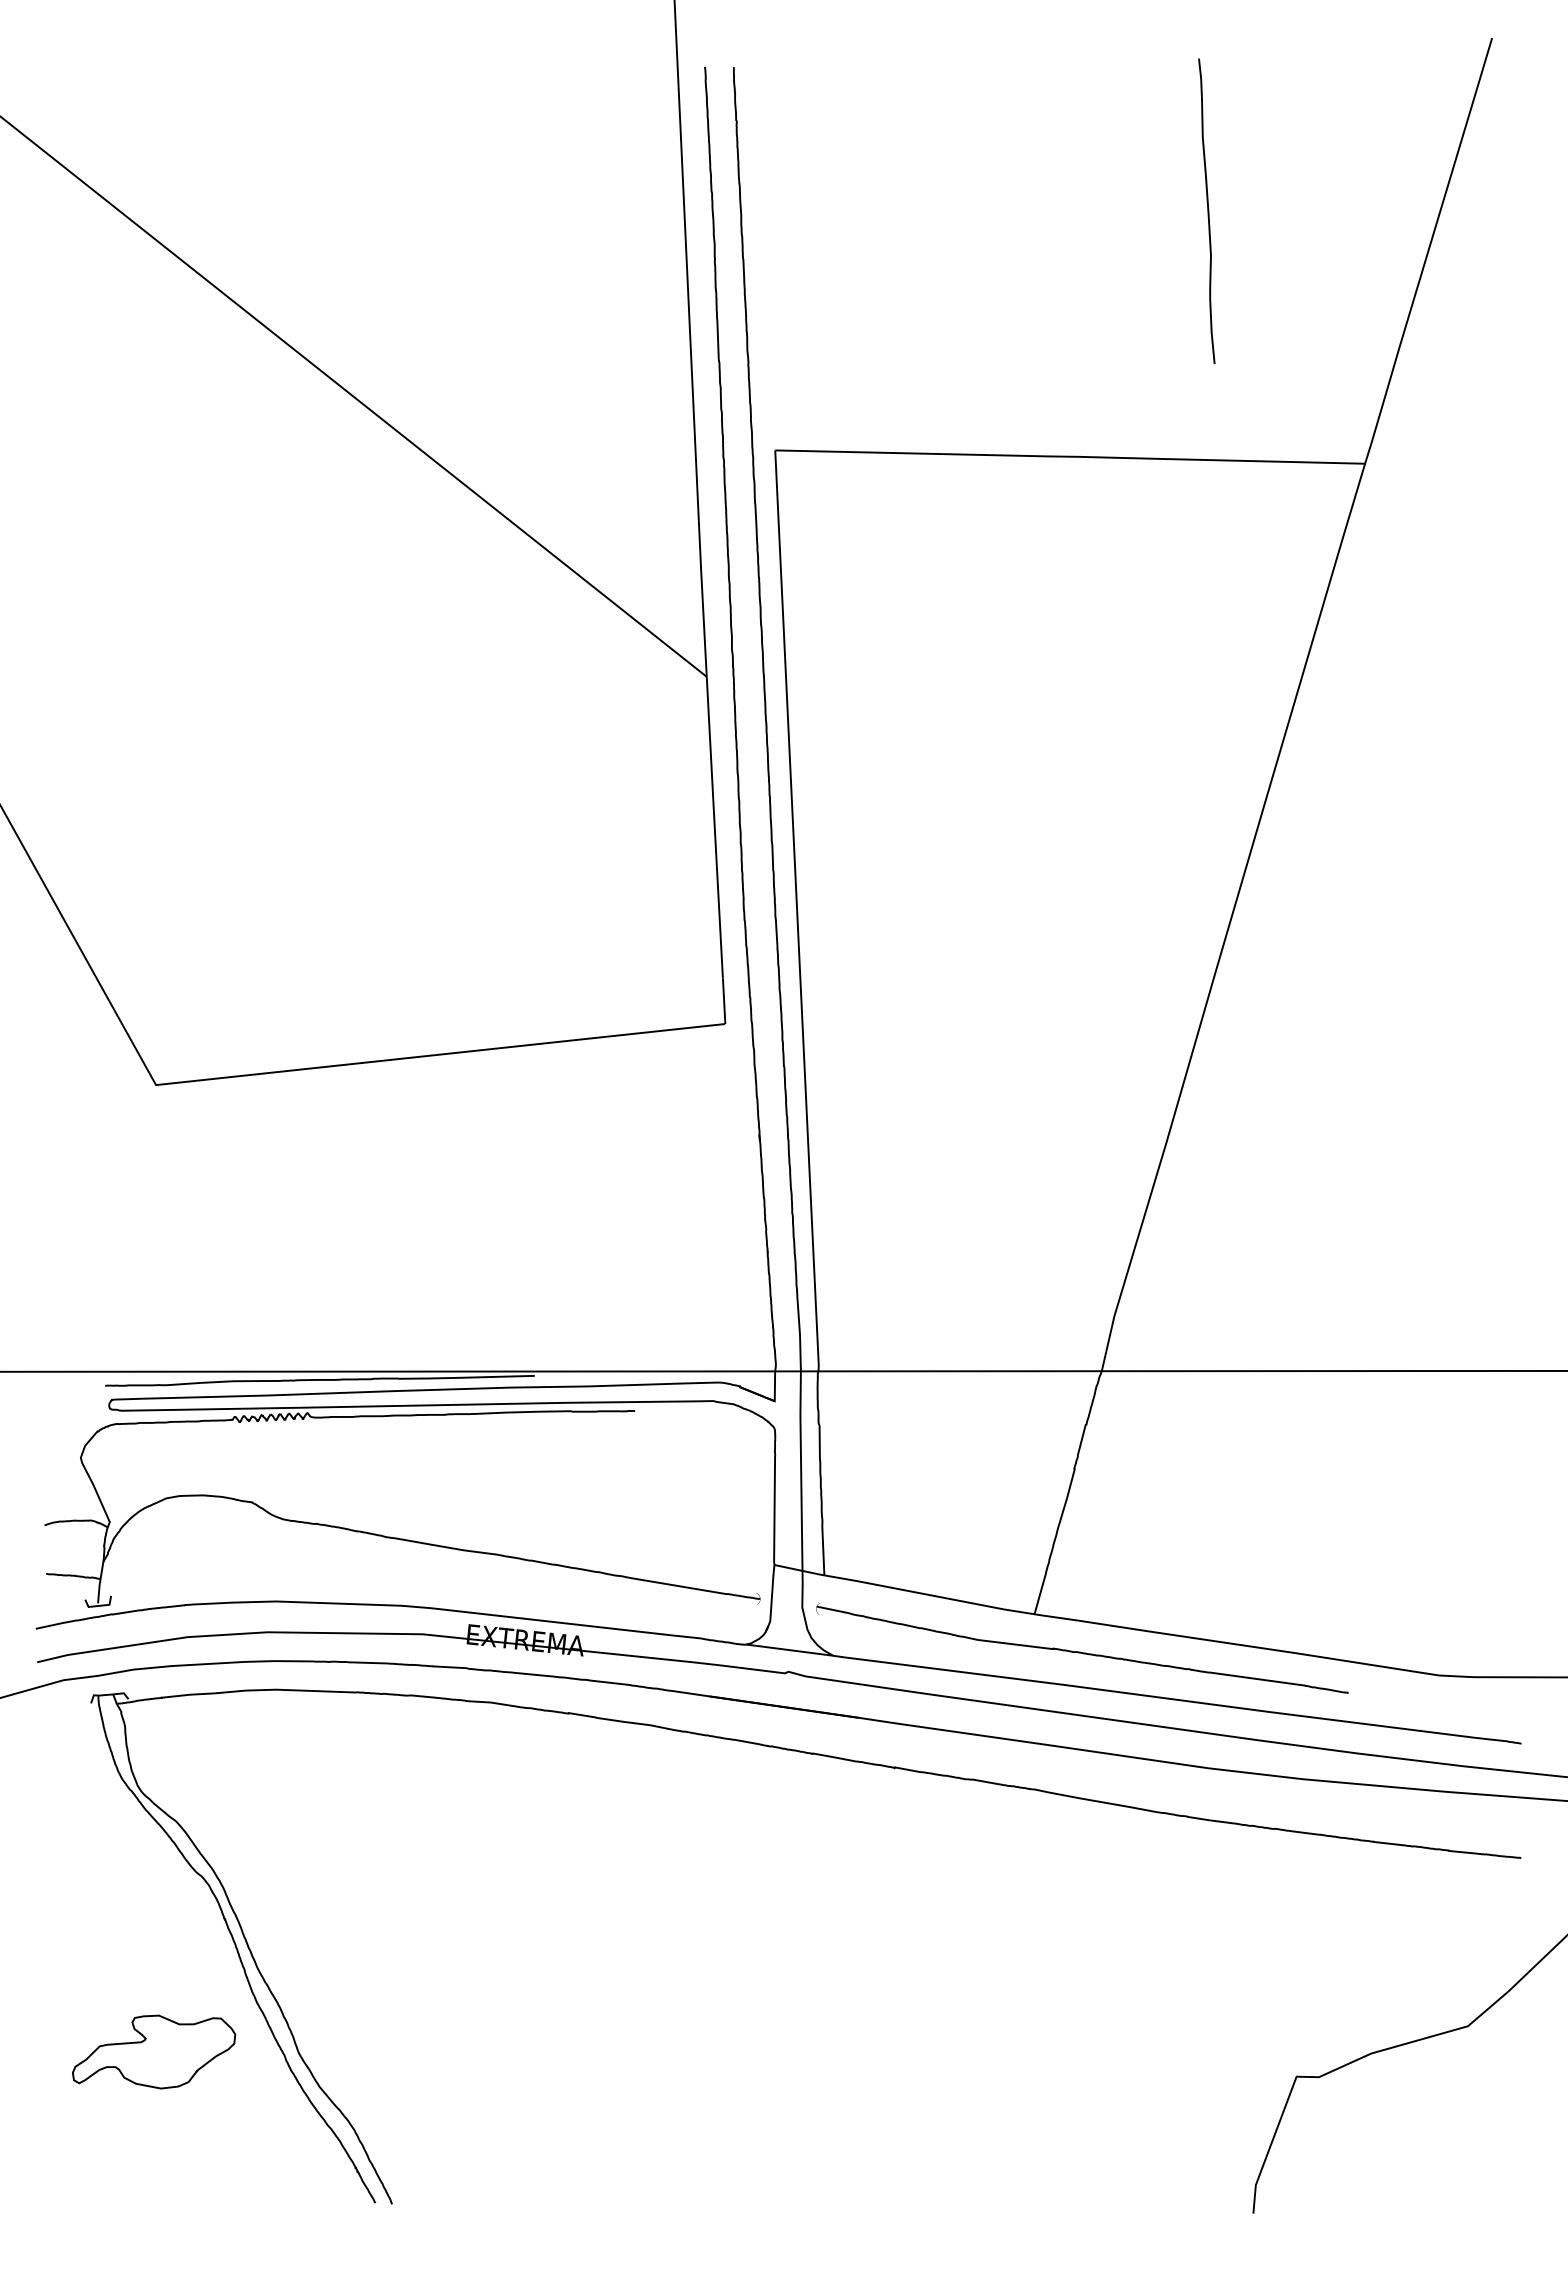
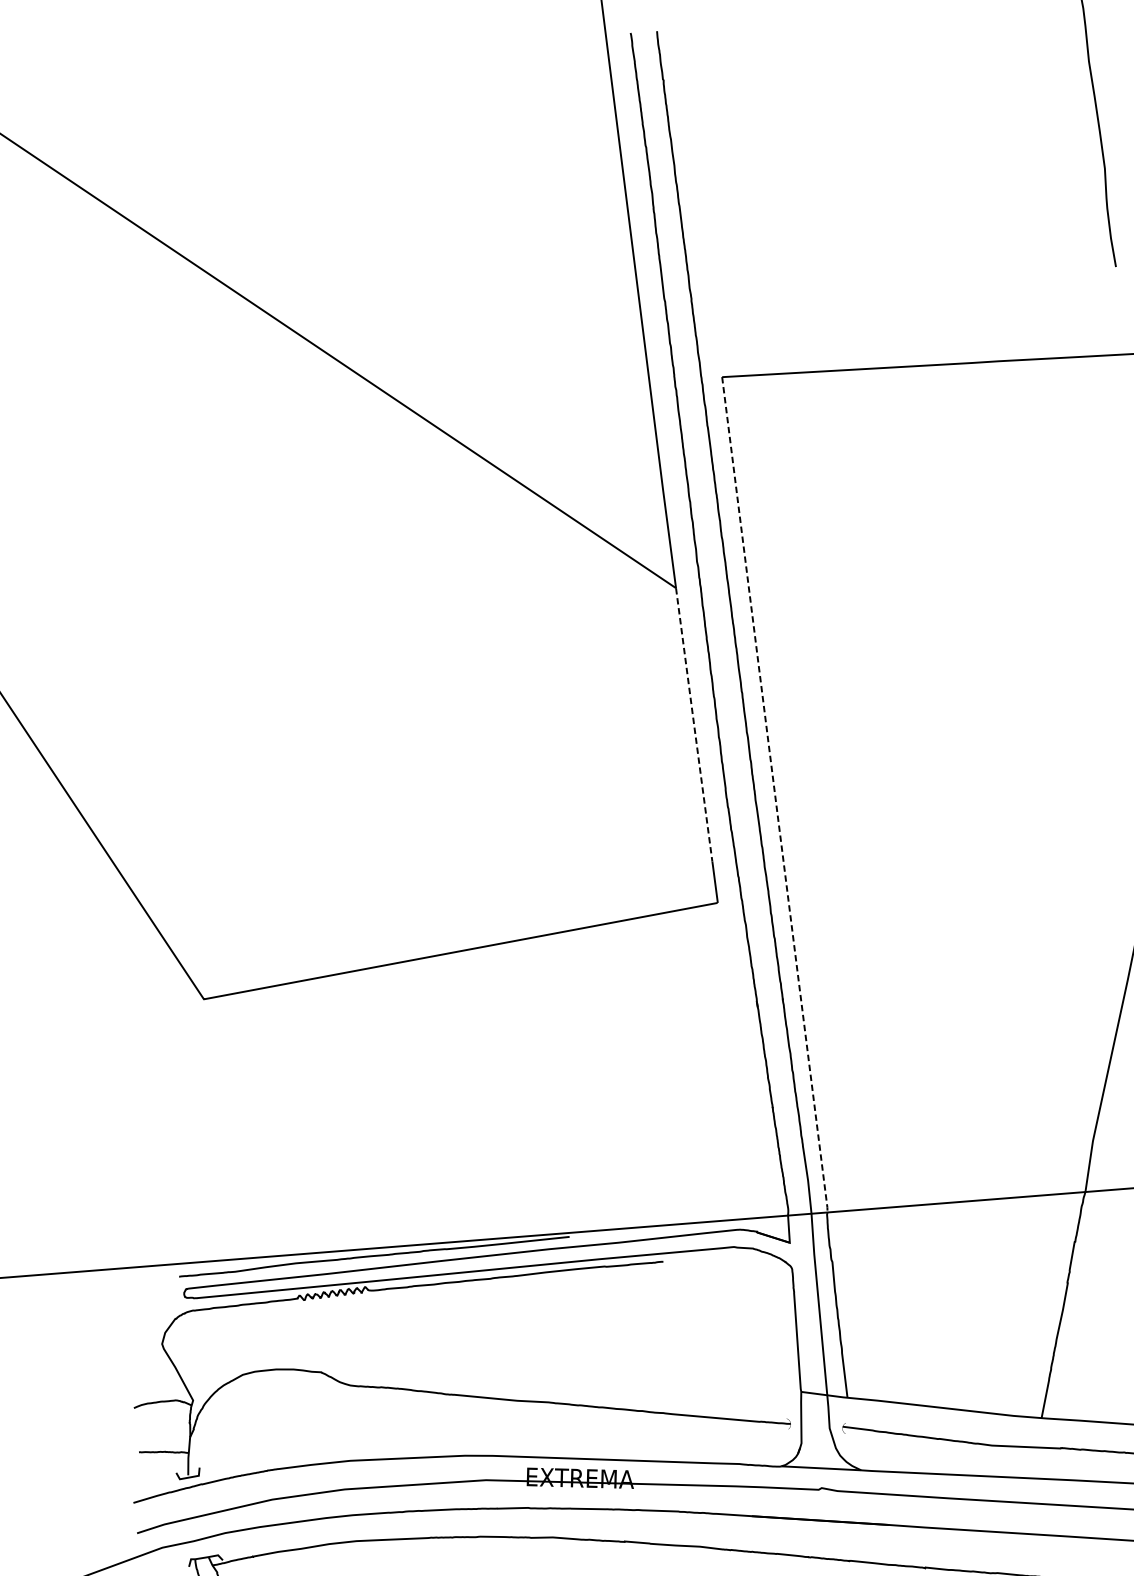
line: (714, 826) -> (693, 723), solid -> dashed
line: (797, 911) -> (775, 795), solid -> dashed

